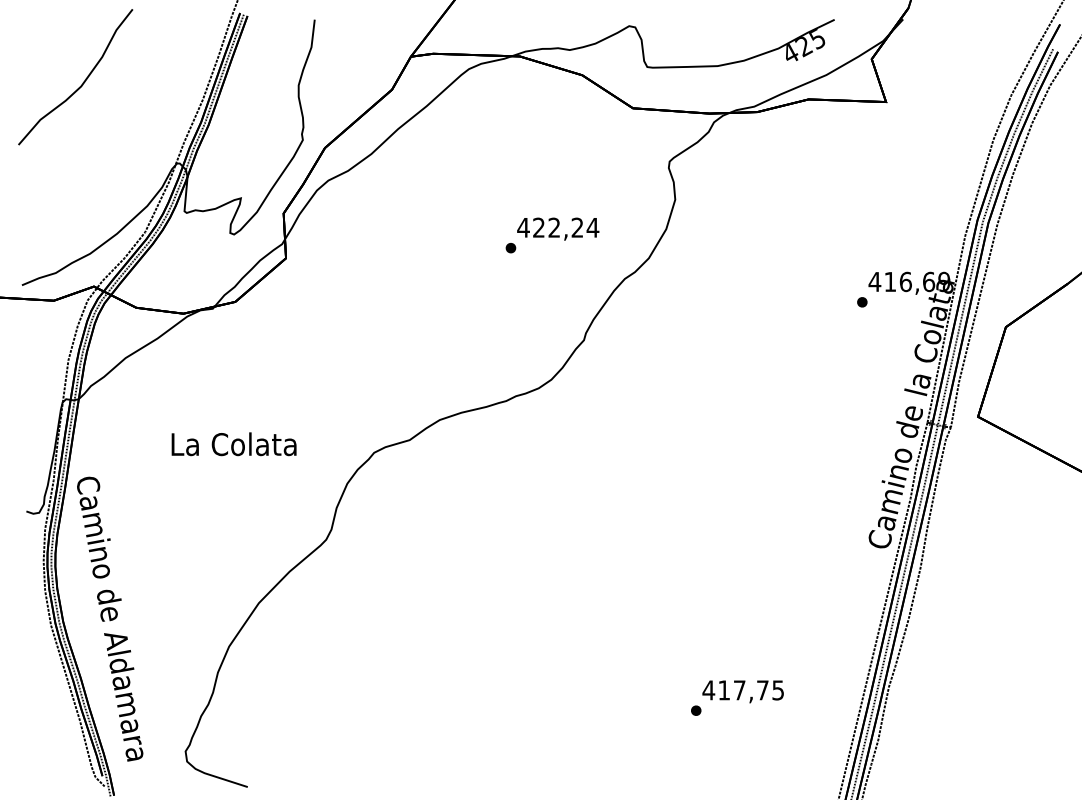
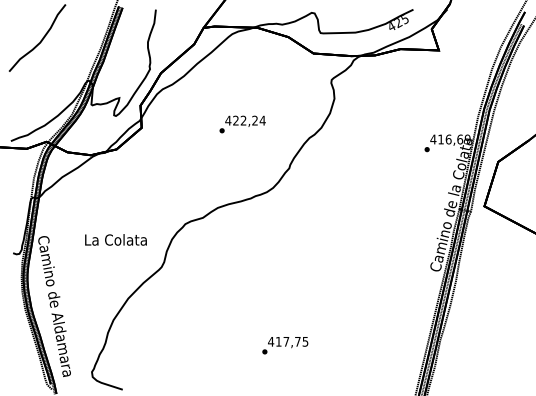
text: (552, 235) -> (242, 124), moved
text: (233, 443) -> (115, 239), moved
text: (737, 697) -> (285, 345), moved

